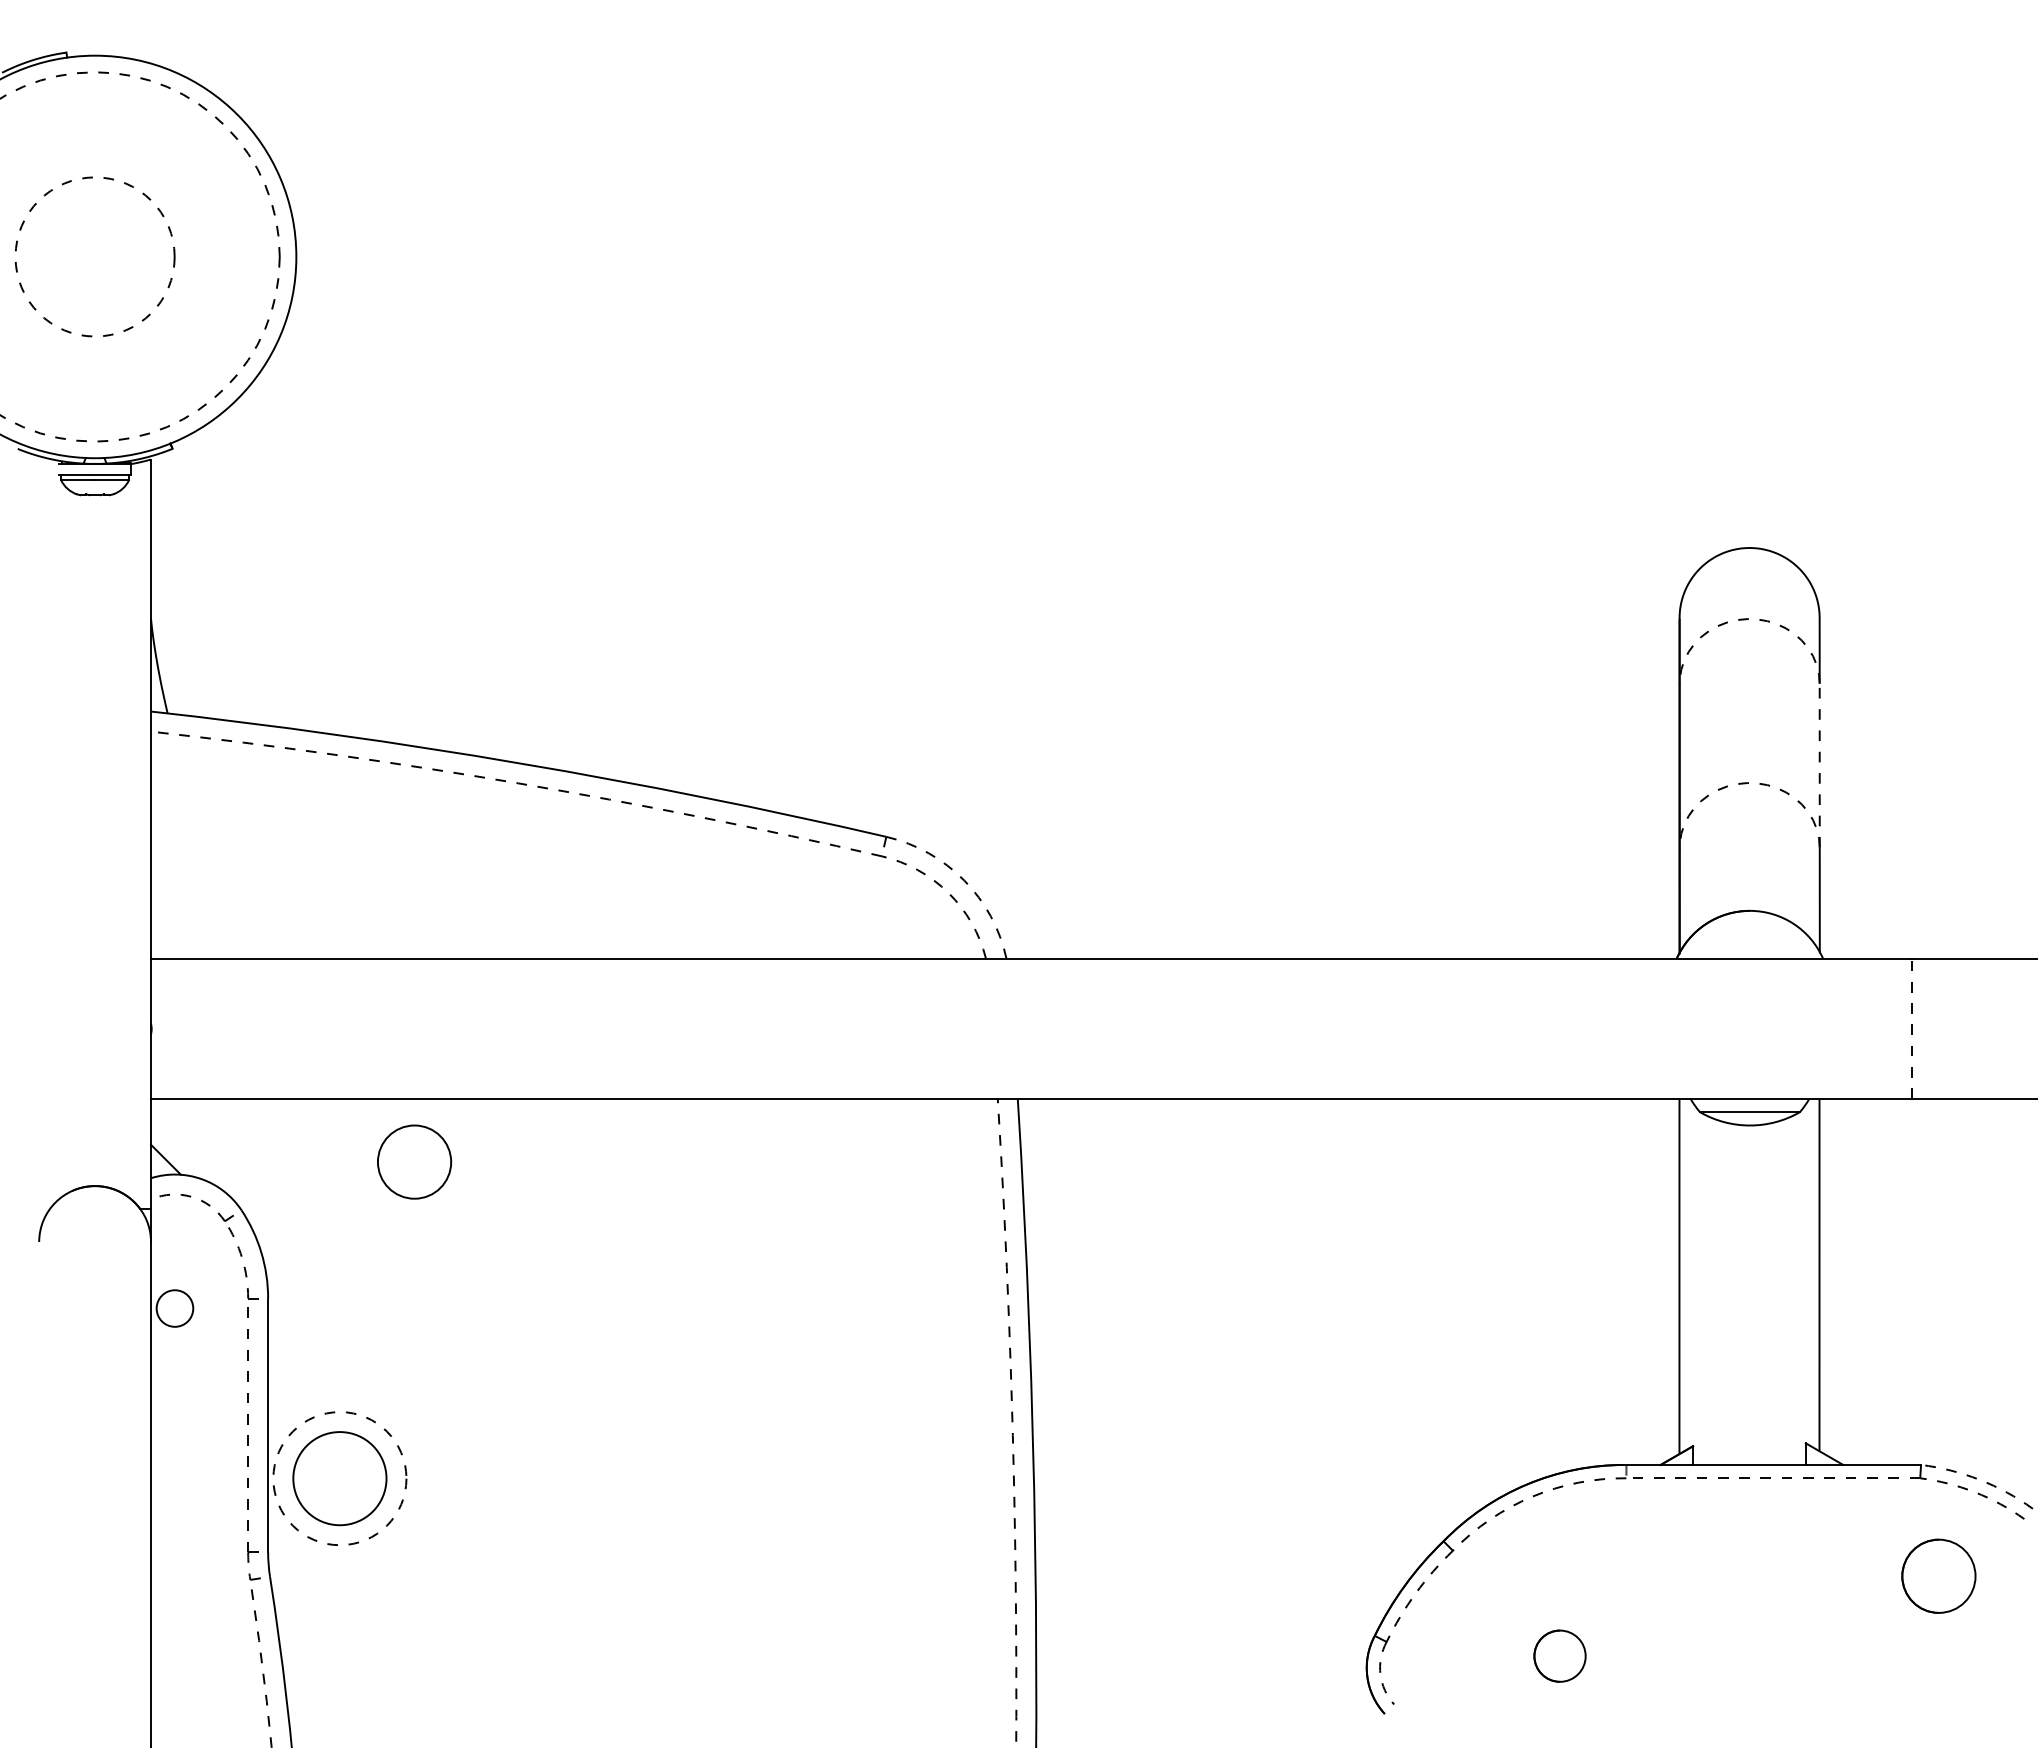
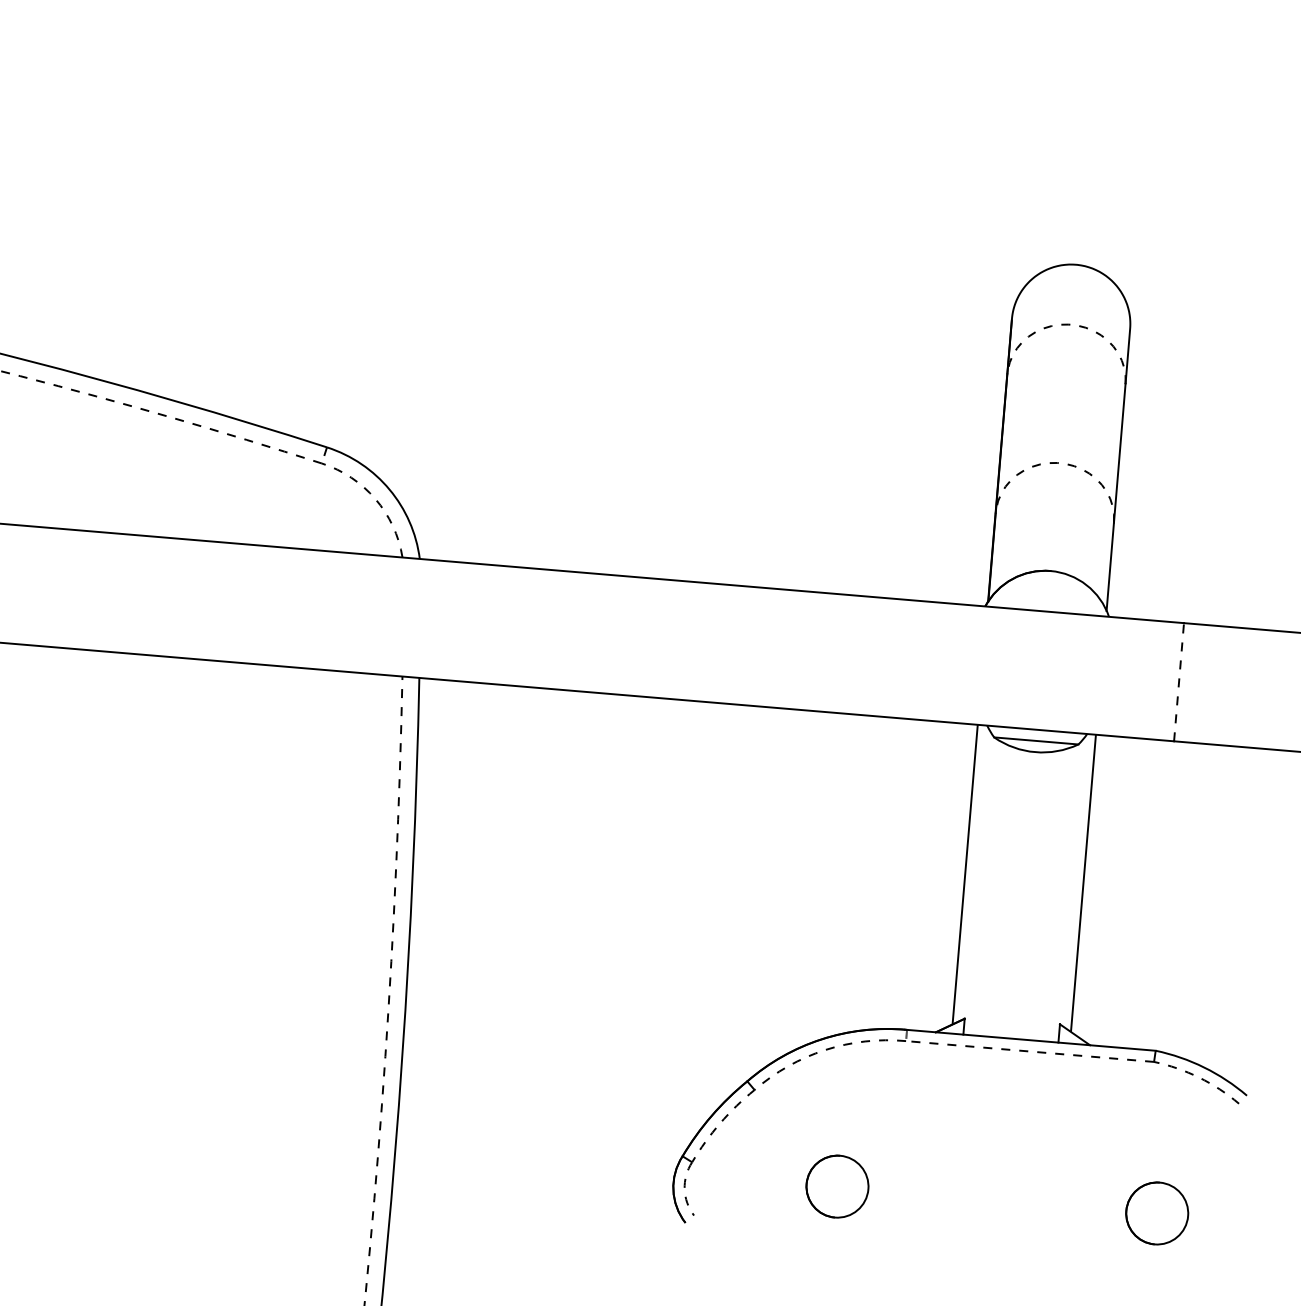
line: (1819, 765) -> (1119, 453), dashed -> solid
arc: (964, 880) -> (389, 489), dashed -> solid
arc: (1979, 1479) -> (1204, 1067), dashed -> solid
circle: (1938, 1575) -> (1156, 1212), moved
circle: (1559, 1655) -> (837, 1185), size x1.43

